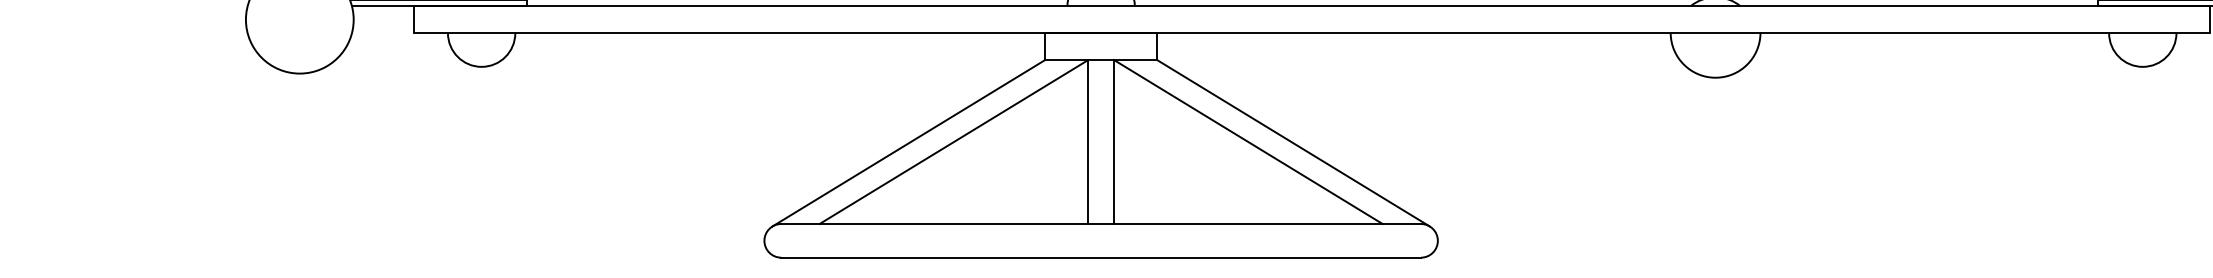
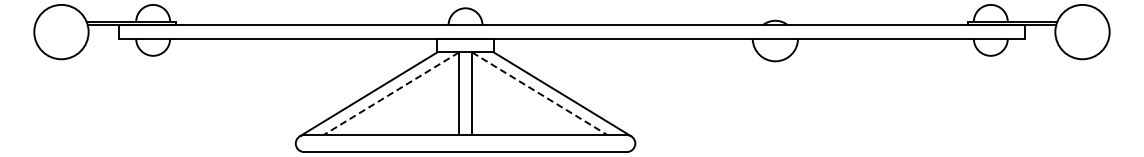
line: (952, 143) -> (390, 94), solid -> dashed
line: (1249, 143) -> (540, 94), solid -> dashed

